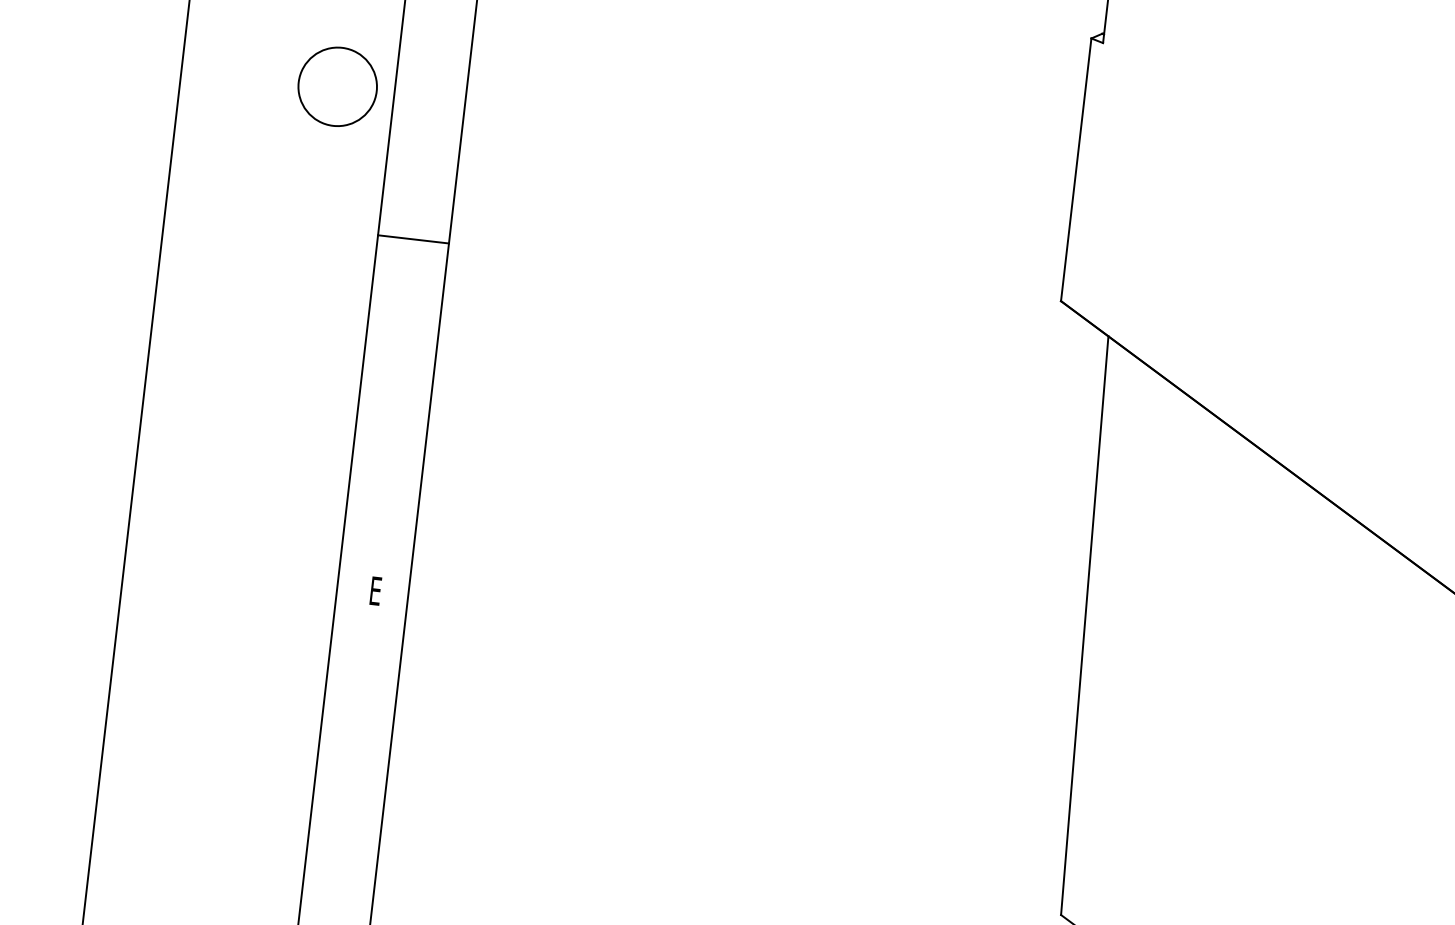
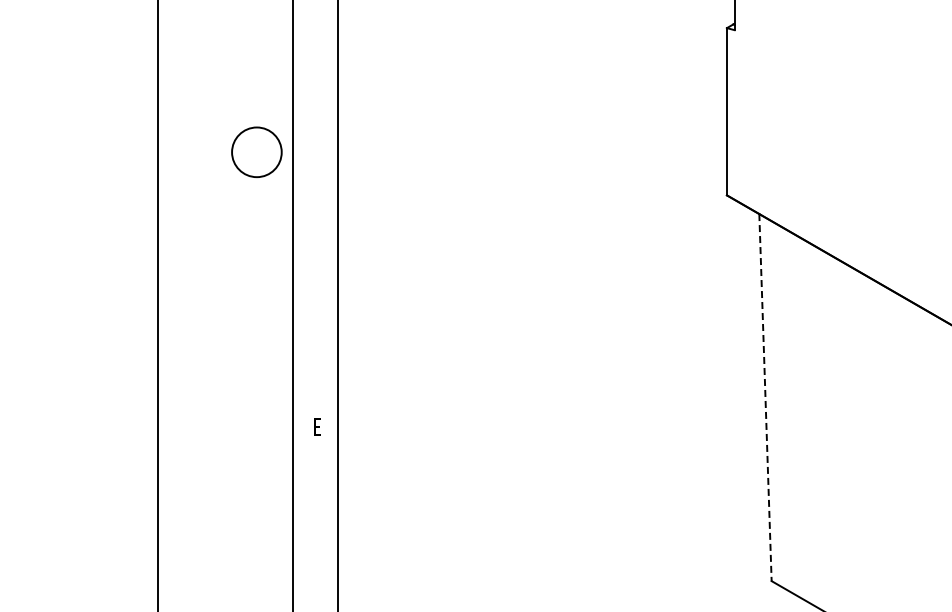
circle: (337, 85) -> (256, 151), moved
line: (413, 239) -> (315, 203), removed
line: (1084, 625) -> (765, 397), solid -> dashed

